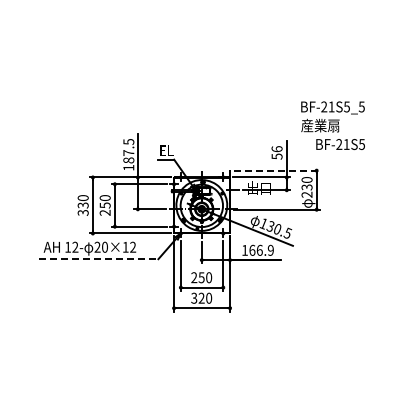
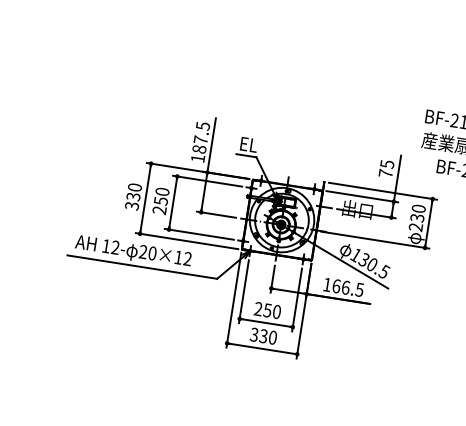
text: (276, 152) -> (385, 168), 56 -> 75
line: (277, 170) -> (383, 191), dashed -> solid
text: (270, 249) -> (359, 288), 166.9 -> 166.5
line: (98, 259) -> (142, 267), dashed -> solid
text: (201, 298) -> (263, 336), 320 -> 330

